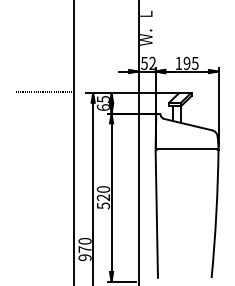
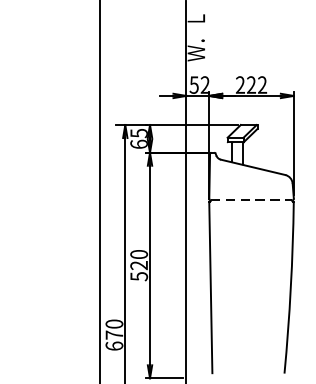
text: (186, 63) -> (250, 85), 195 -> 222
line: (45, 91) -> (61, 122), removed
line: (187, 149) -> (252, 200), solid -> dashed
text: (84, 257) -> (113, 345), 970 -> 670

